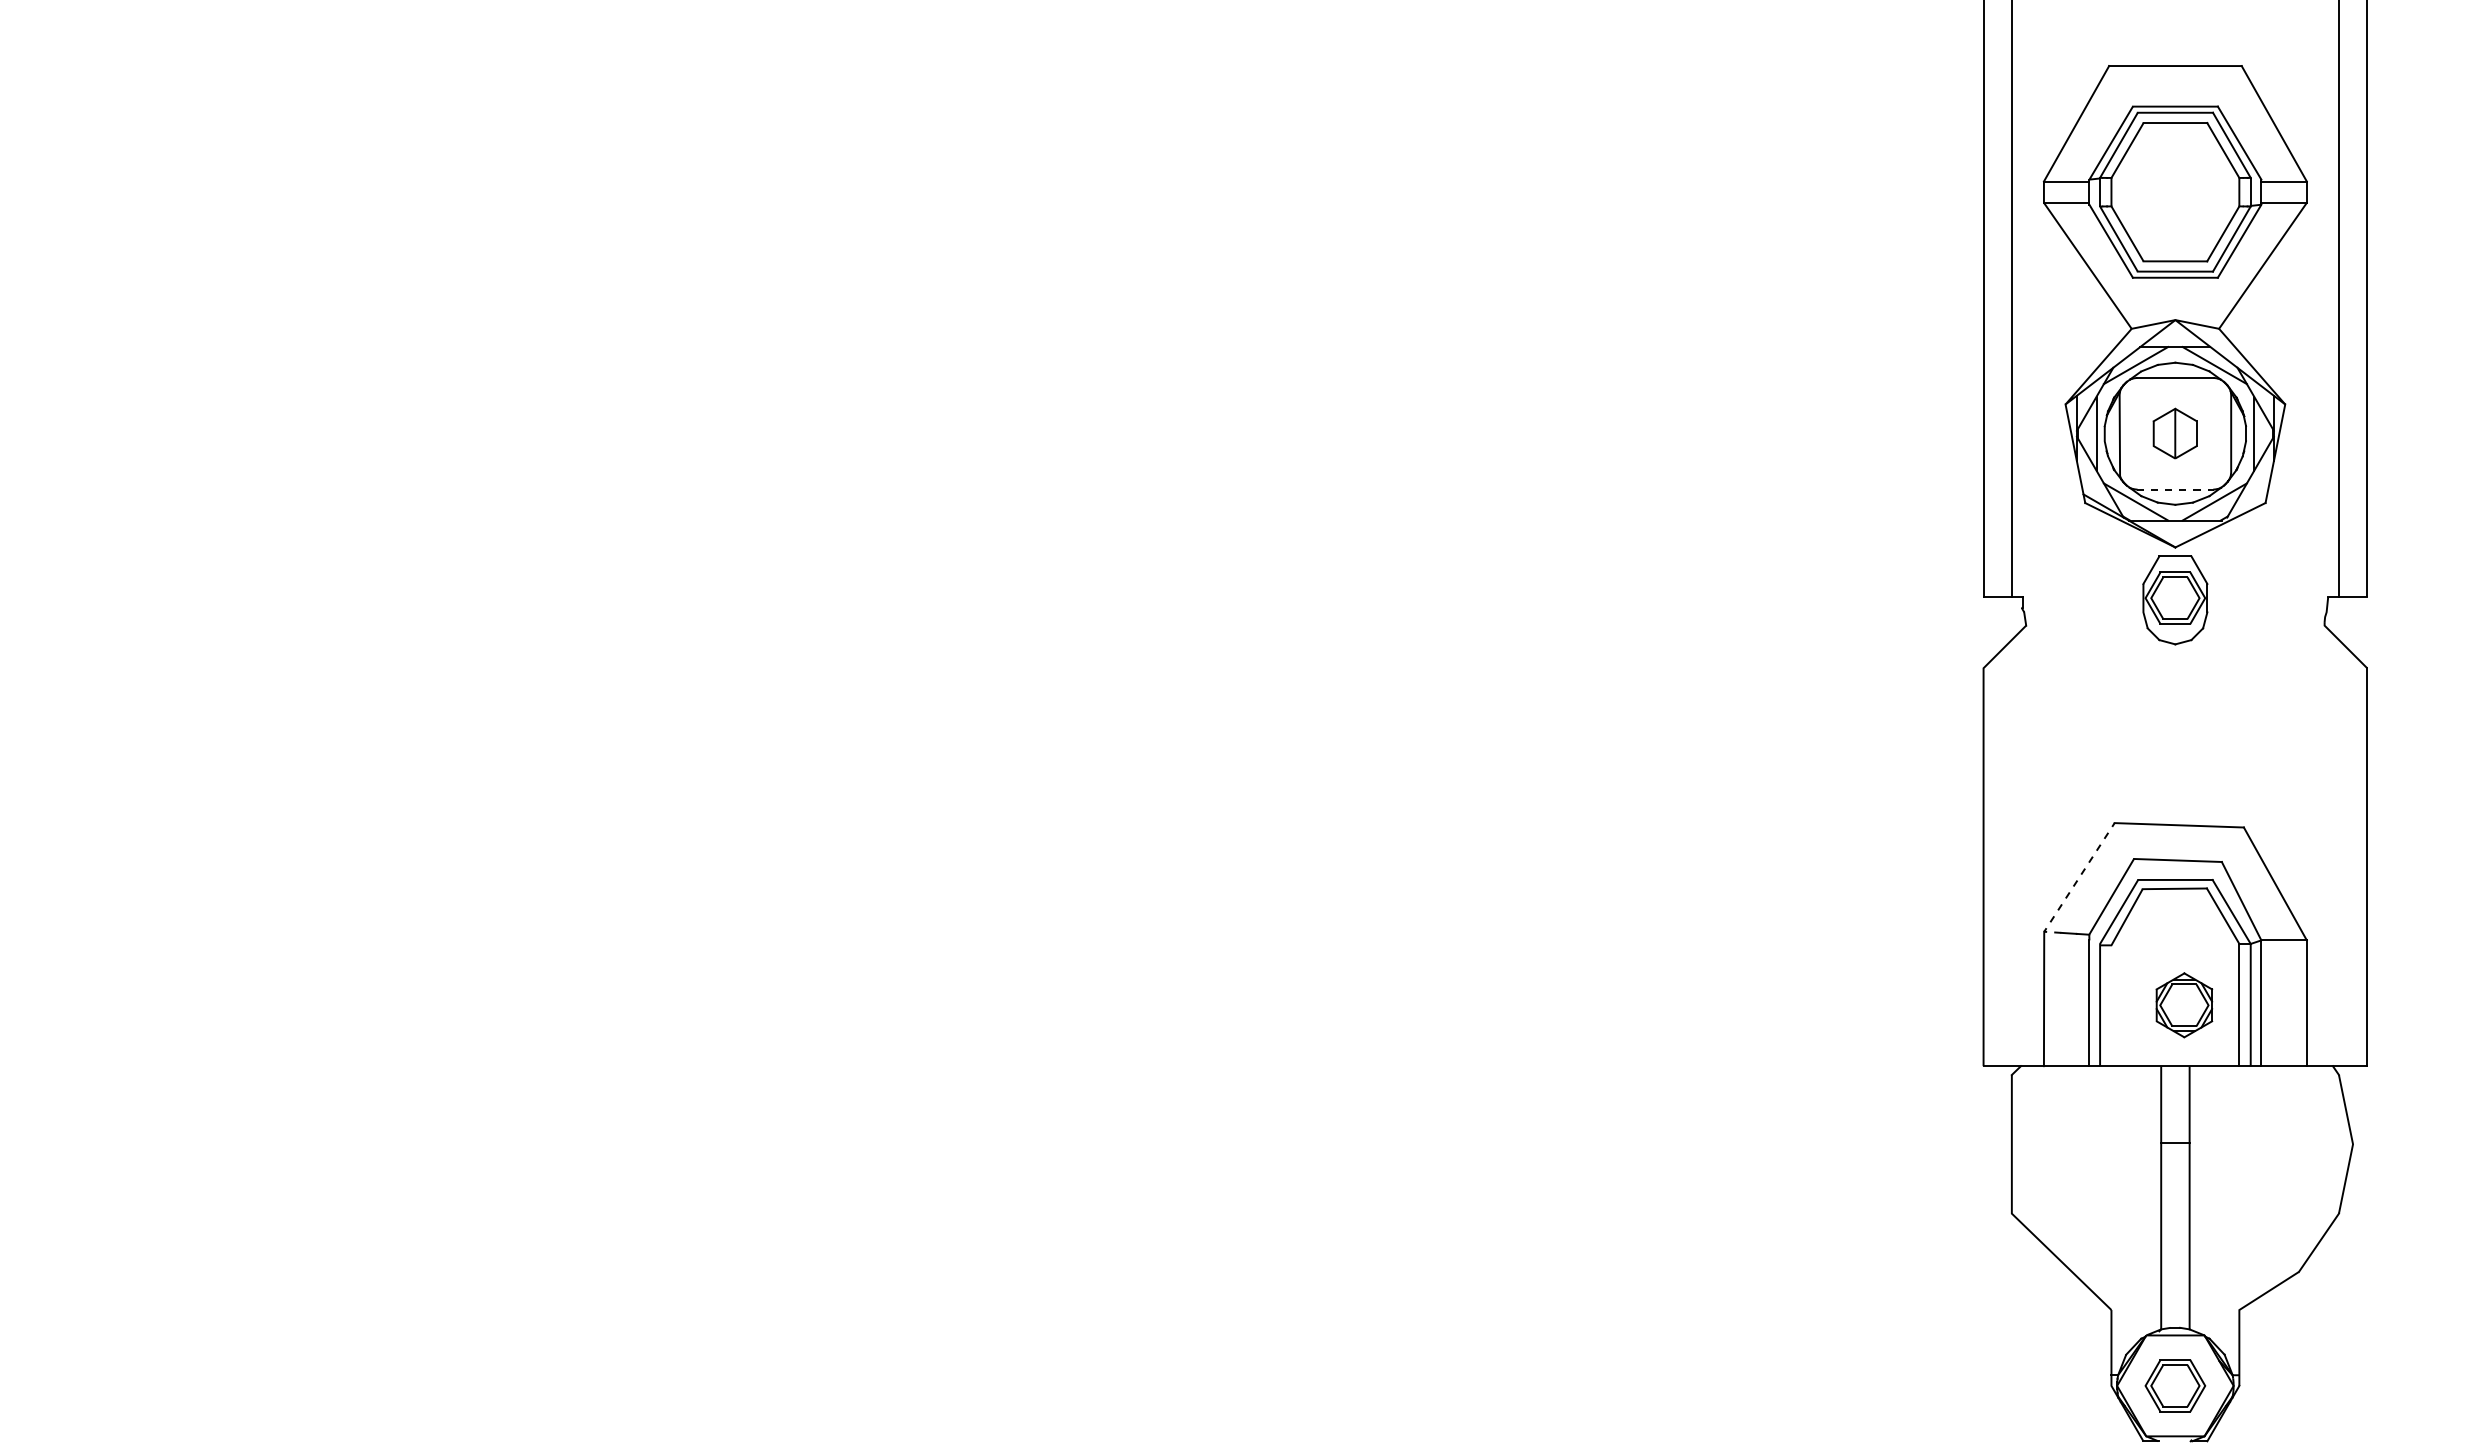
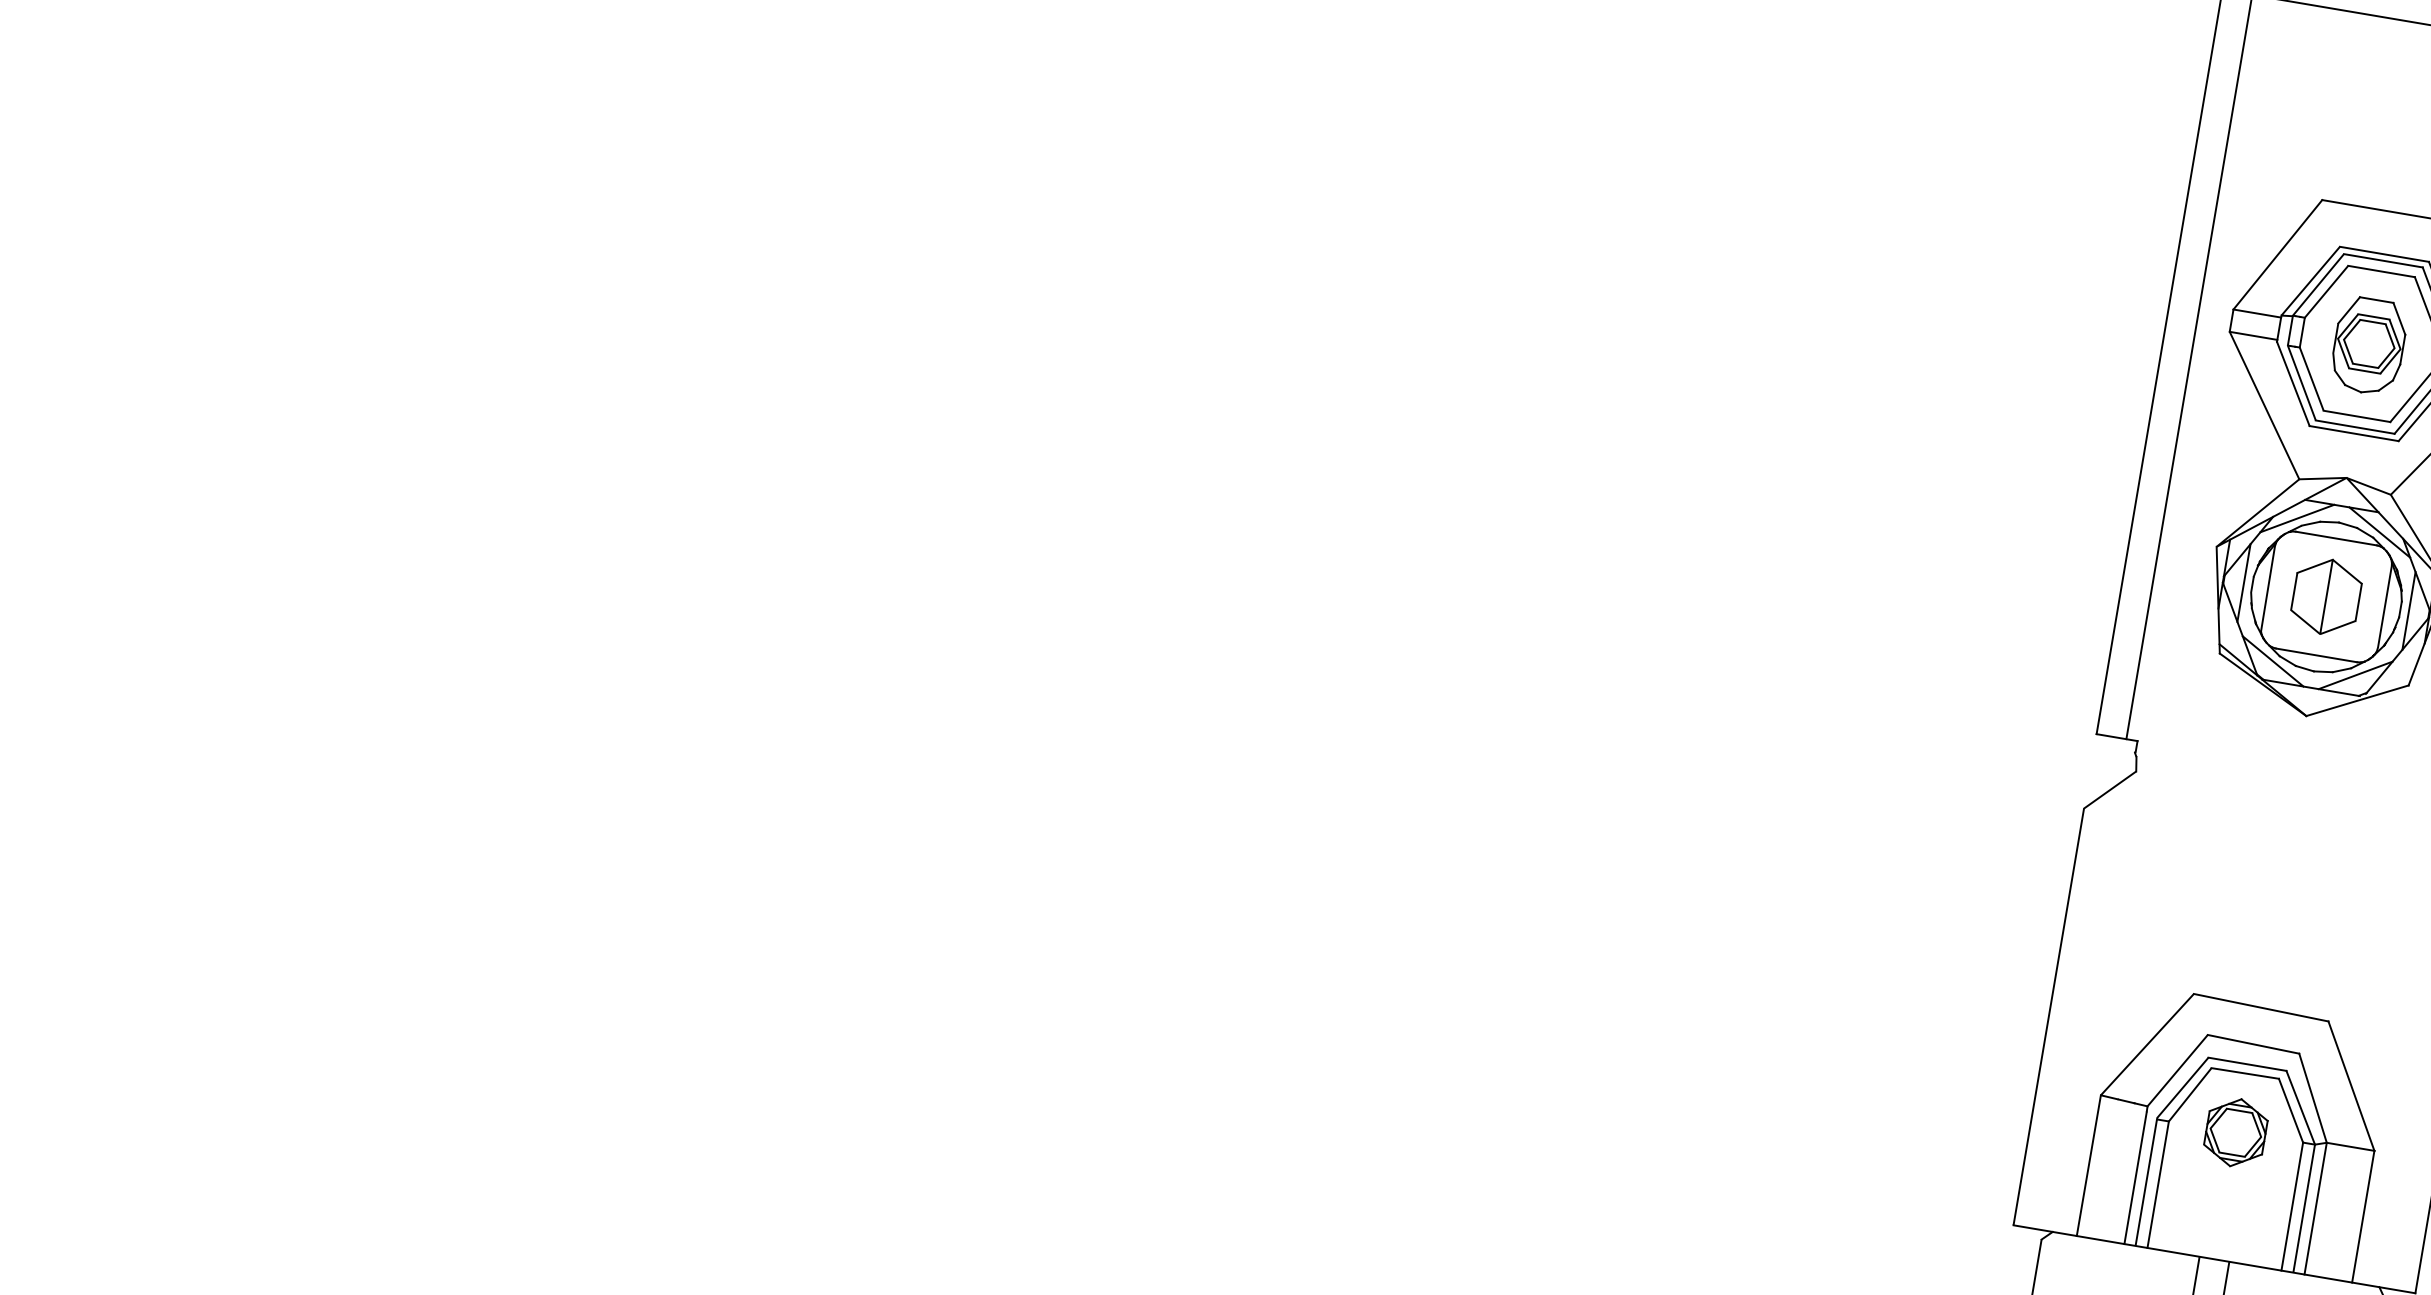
part: (2174, 433) -> (2325, 596), size x1.43
line: (2175, 489) -> (2316, 655), dashed -> solid
part: (2175, 600) -> (2368, 346), moved
line: (2074, 884) -> (2140, 1051), dashed -> solid
line: (2111, 1005) -> (2158, 1184), added
part: (2184, 1005) -> (2235, 1132), moved

